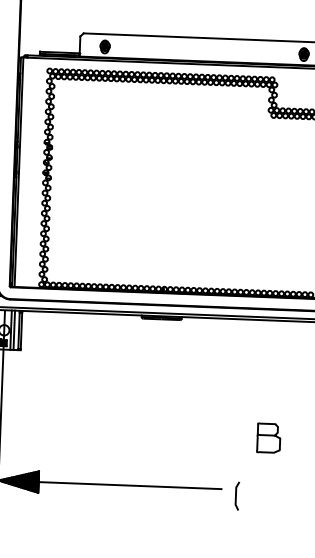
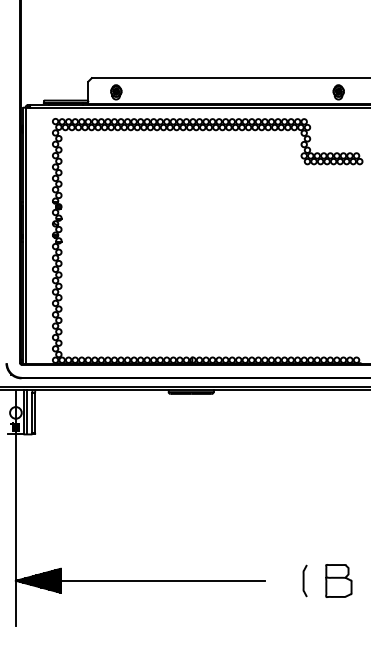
curve: (268, 435) -> (338, 578), moved
curve: (236, 495) -> (304, 580), moved

